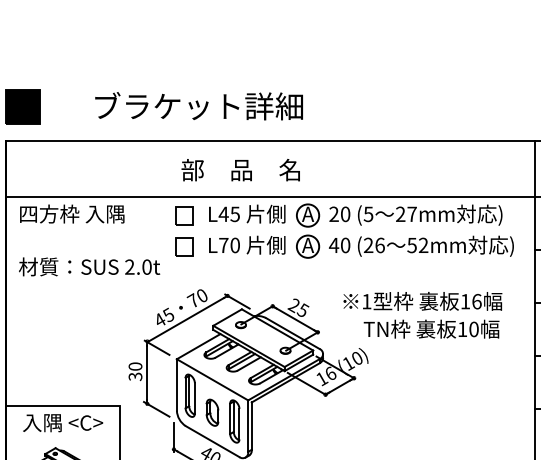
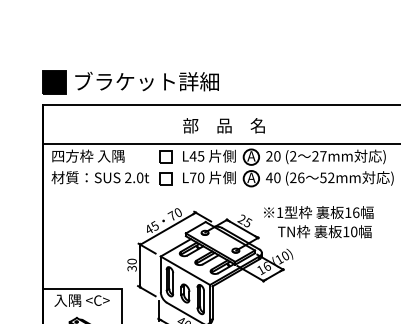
text: (198, 106) -> (146, 81), moved
text: (240, 169) -> (223, 125), moved
text: (368, 214) -> (293, 156), (5 -> (2
text: (89, 266) -> (100, 177), moved
text: (422, 315) -> (318, 222), moved

